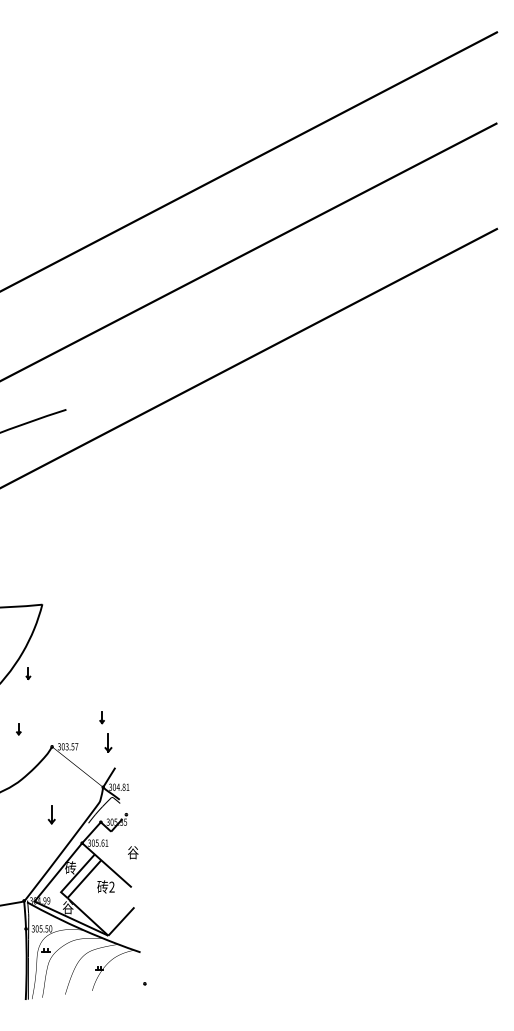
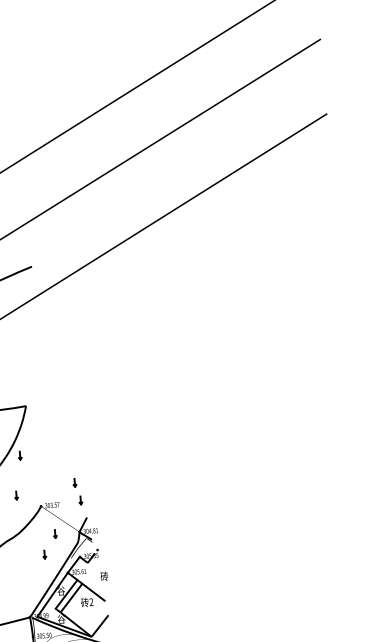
part: (108, 743) -> (80, 500), size x0.62
part: (68, 787) -> (54, 534), added
part: (51, 815) -> (44, 554), size x0.62
text: (132, 852) -> (104, 576), 谷 -> 砖
text: (70, 867) -> (60, 590), 砖 -> 谷

